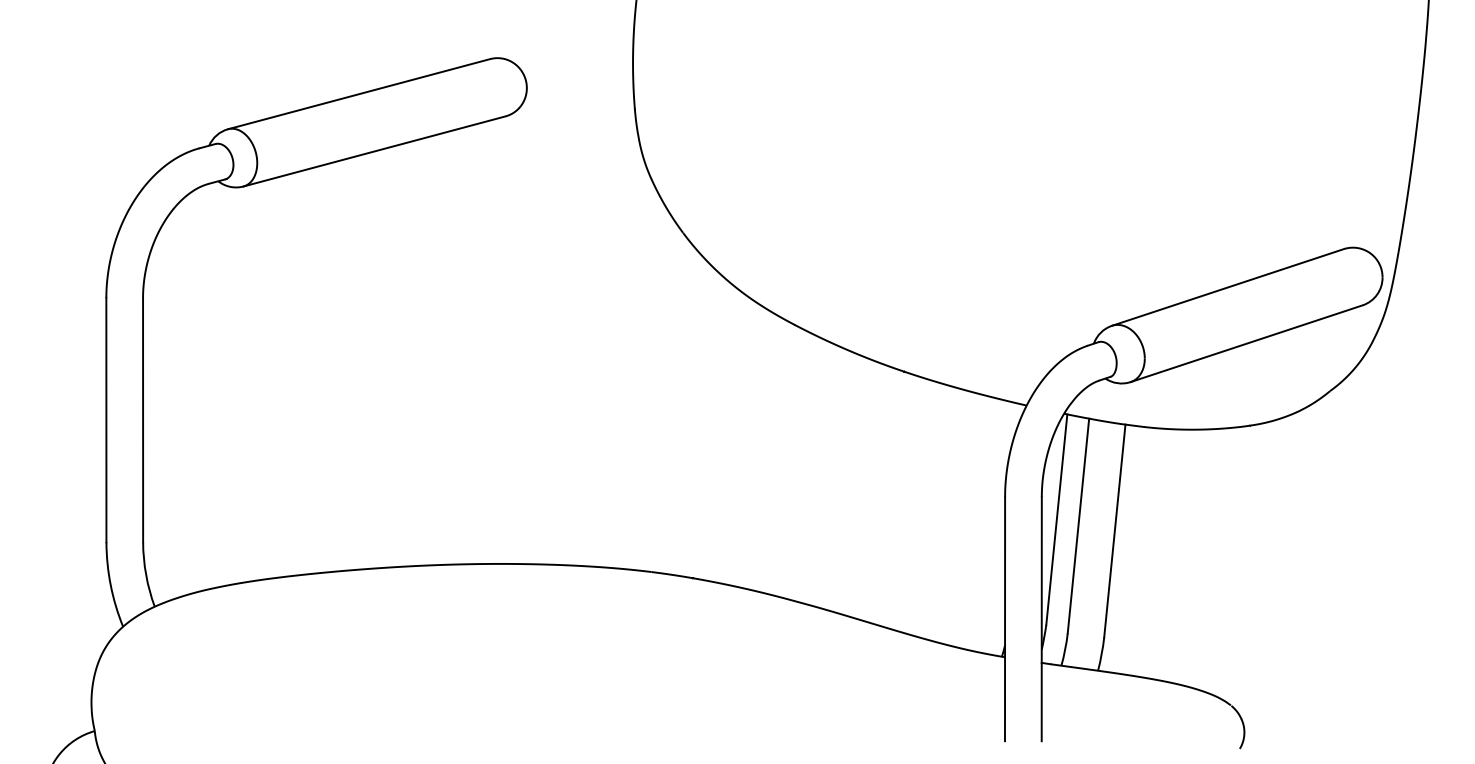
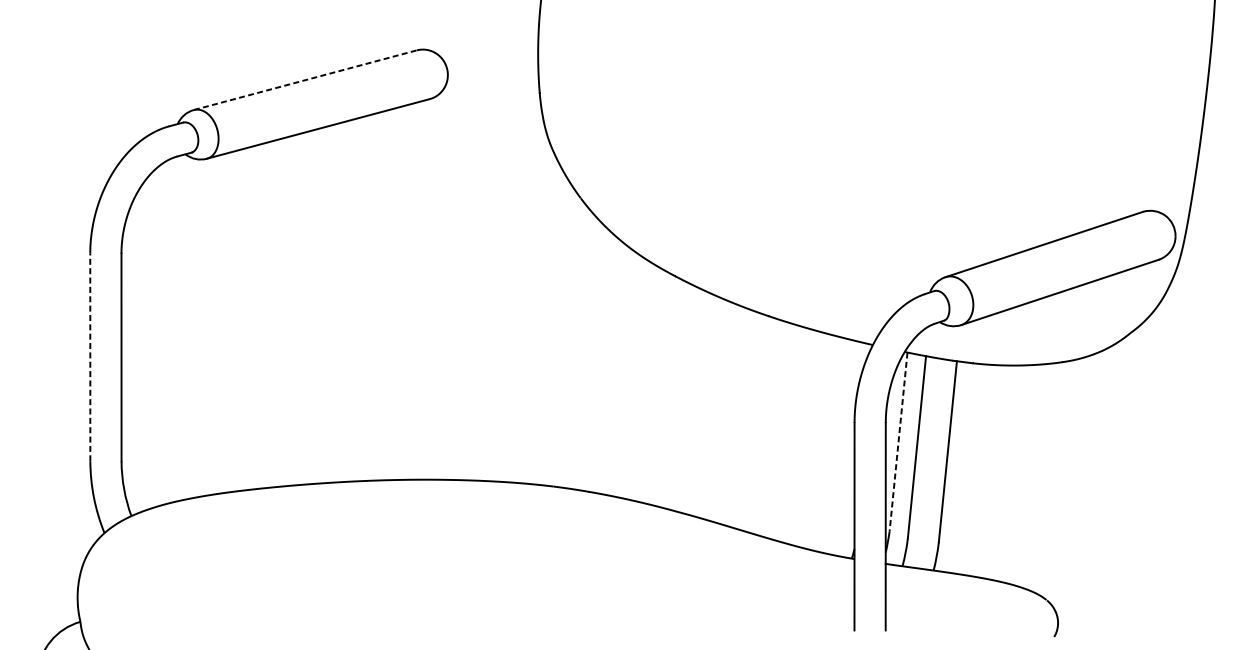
line: (359, 94) -> (305, 80), solid -> dashed
line: (106, 419) -> (90, 356), solid -> dashed
line: (1056, 519) -> (898, 441), solid -> dashed

